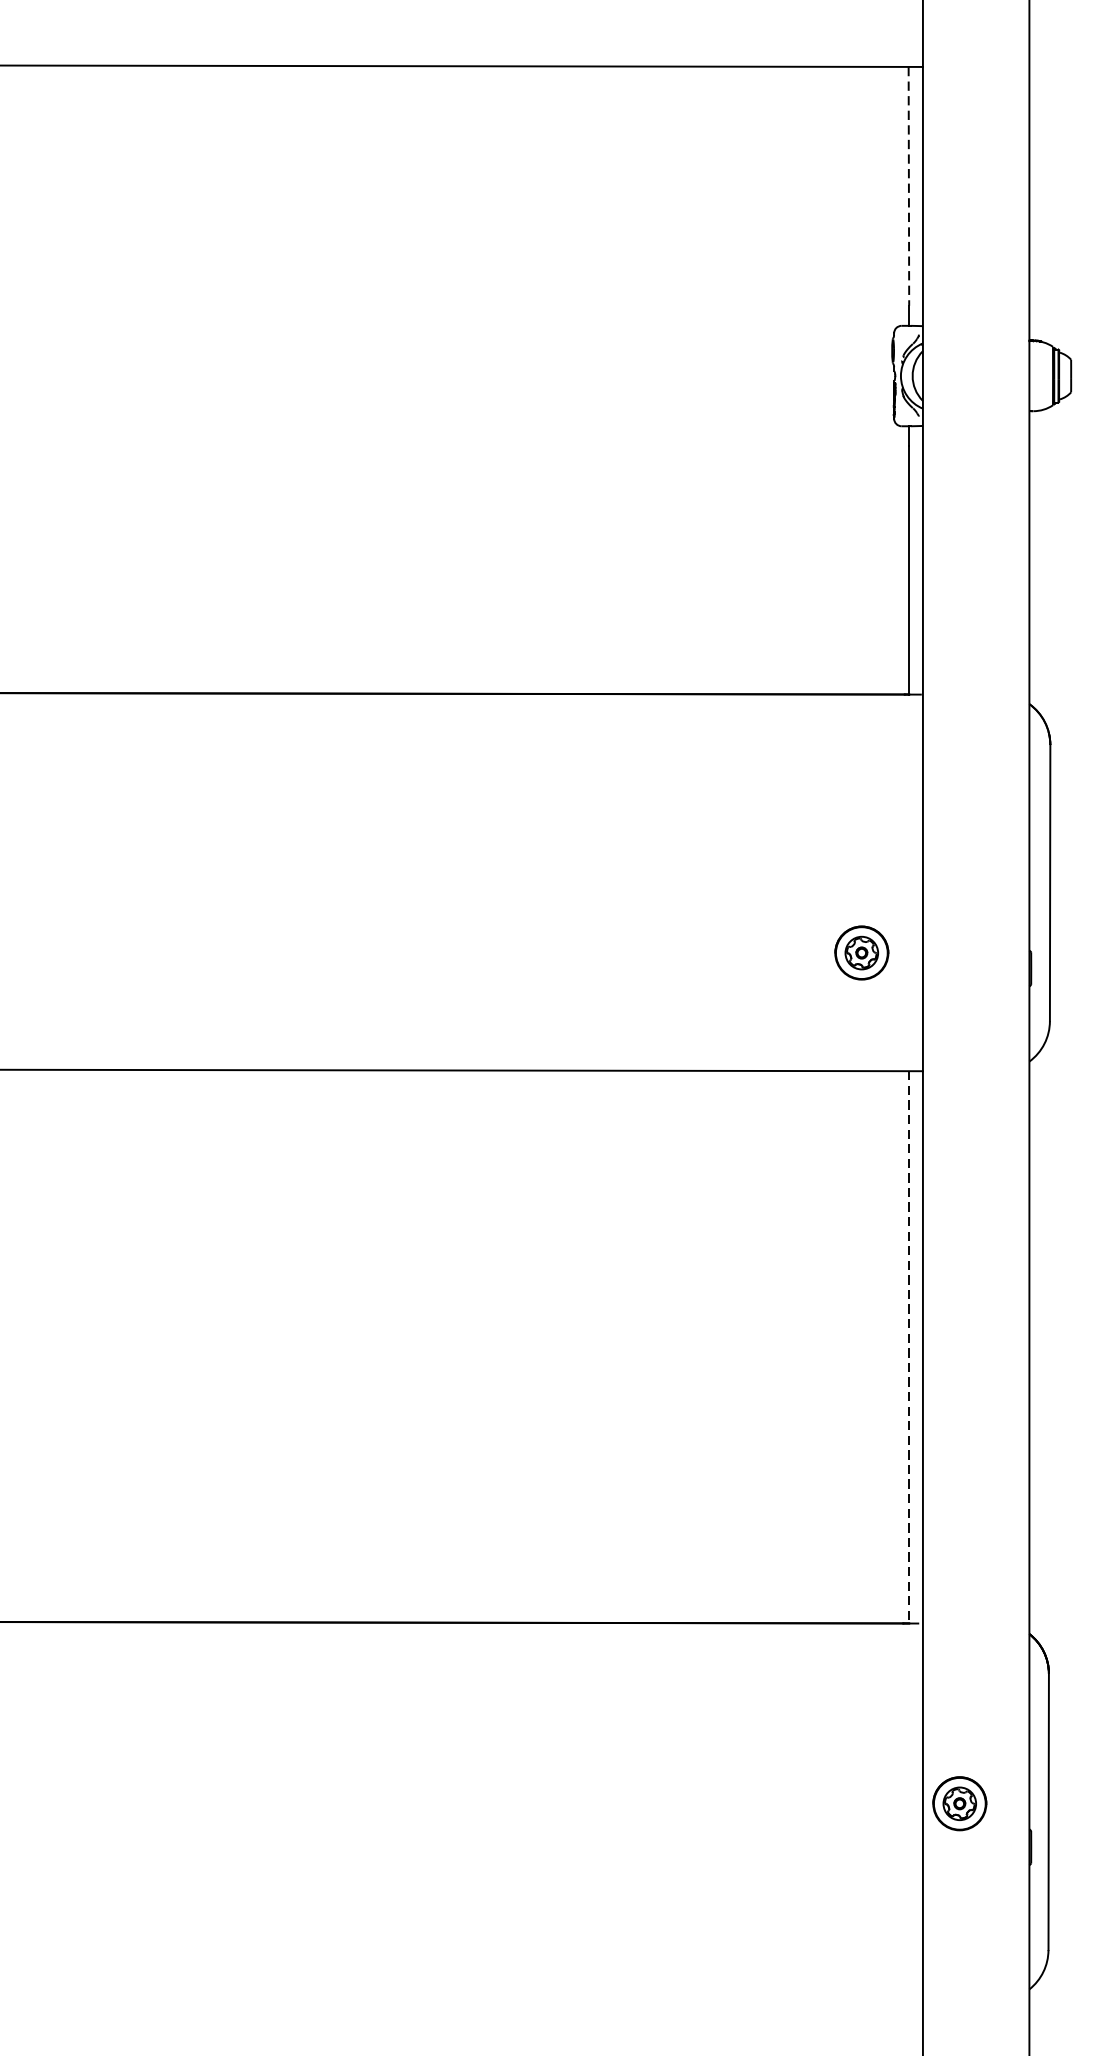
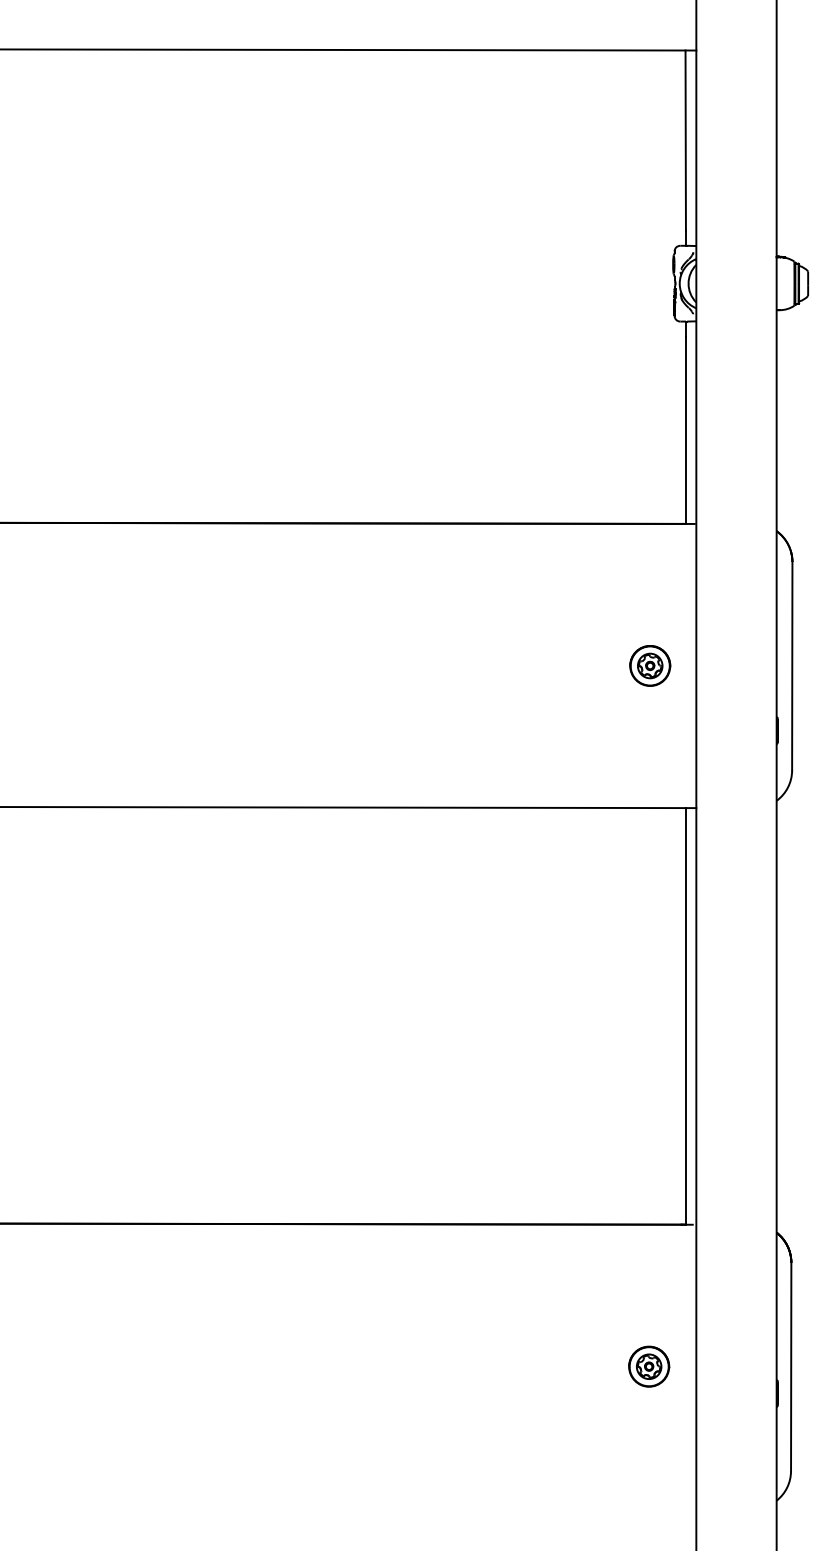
line: (908, 187) -> (685, 141), dashed -> solid
part: (862, 952) -> (650, 665), moved
line: (908, 1347) -> (685, 1016), dashed -> solid
part: (960, 1803) -> (649, 1366), moved

